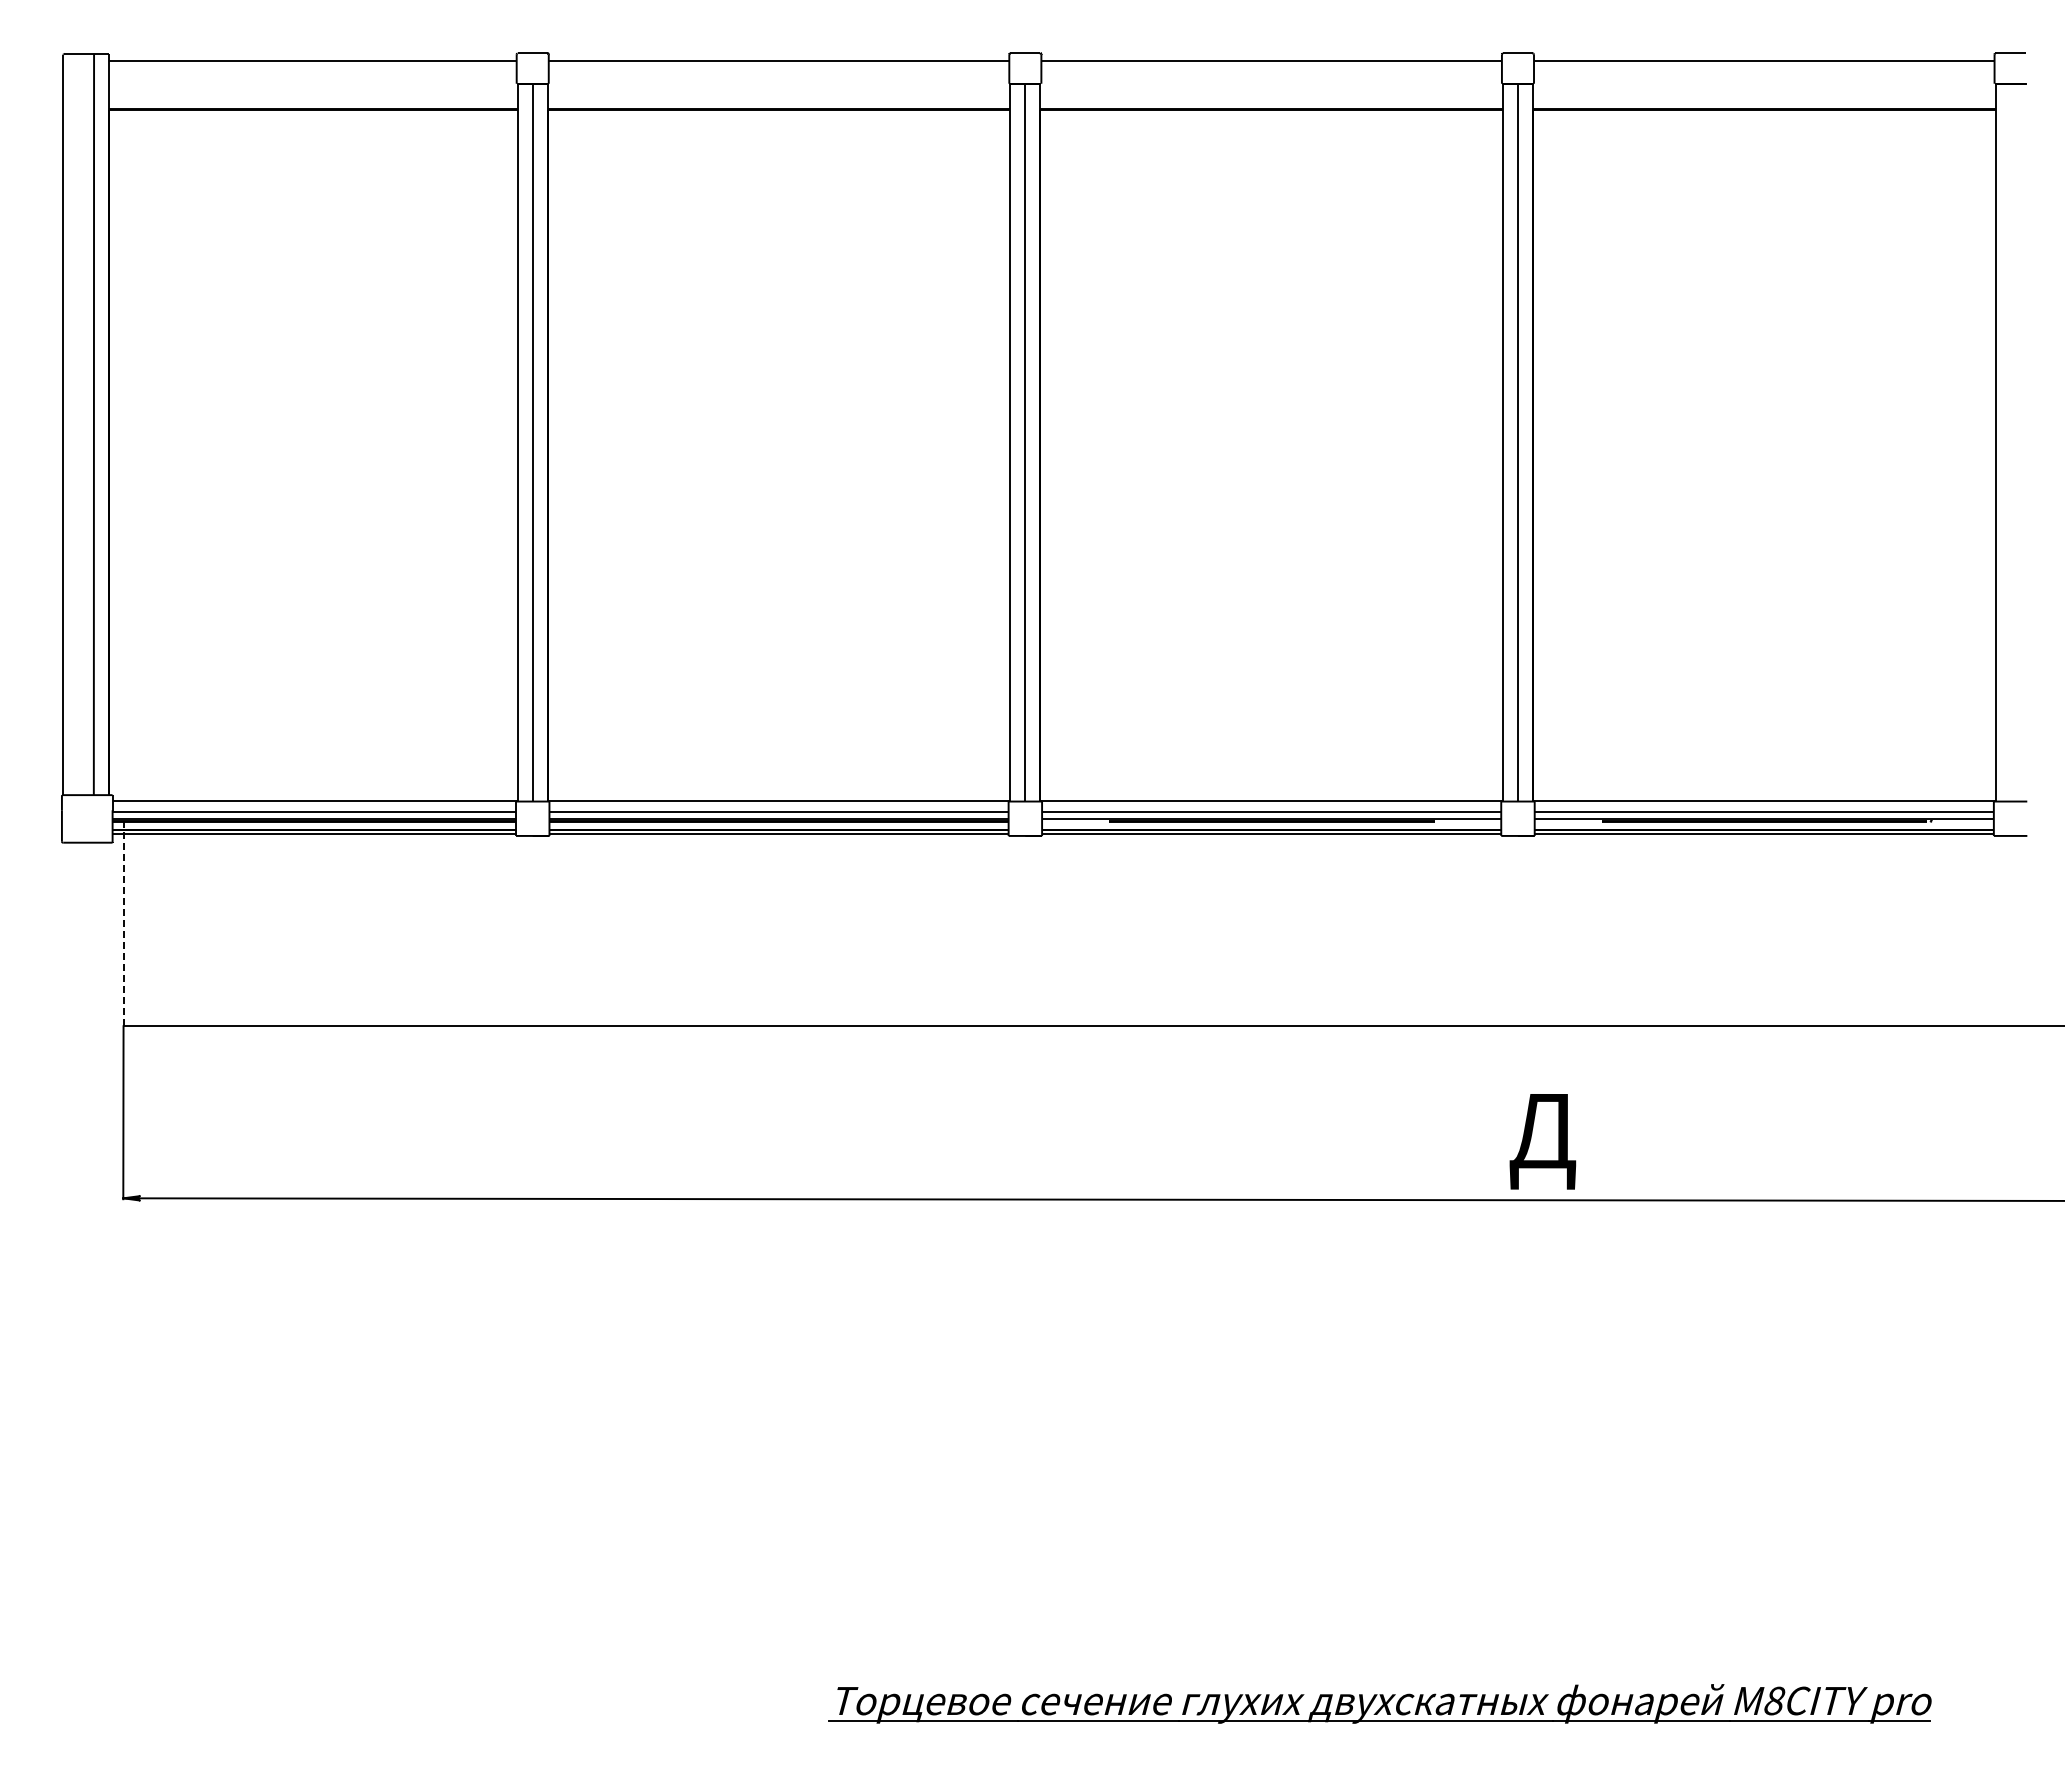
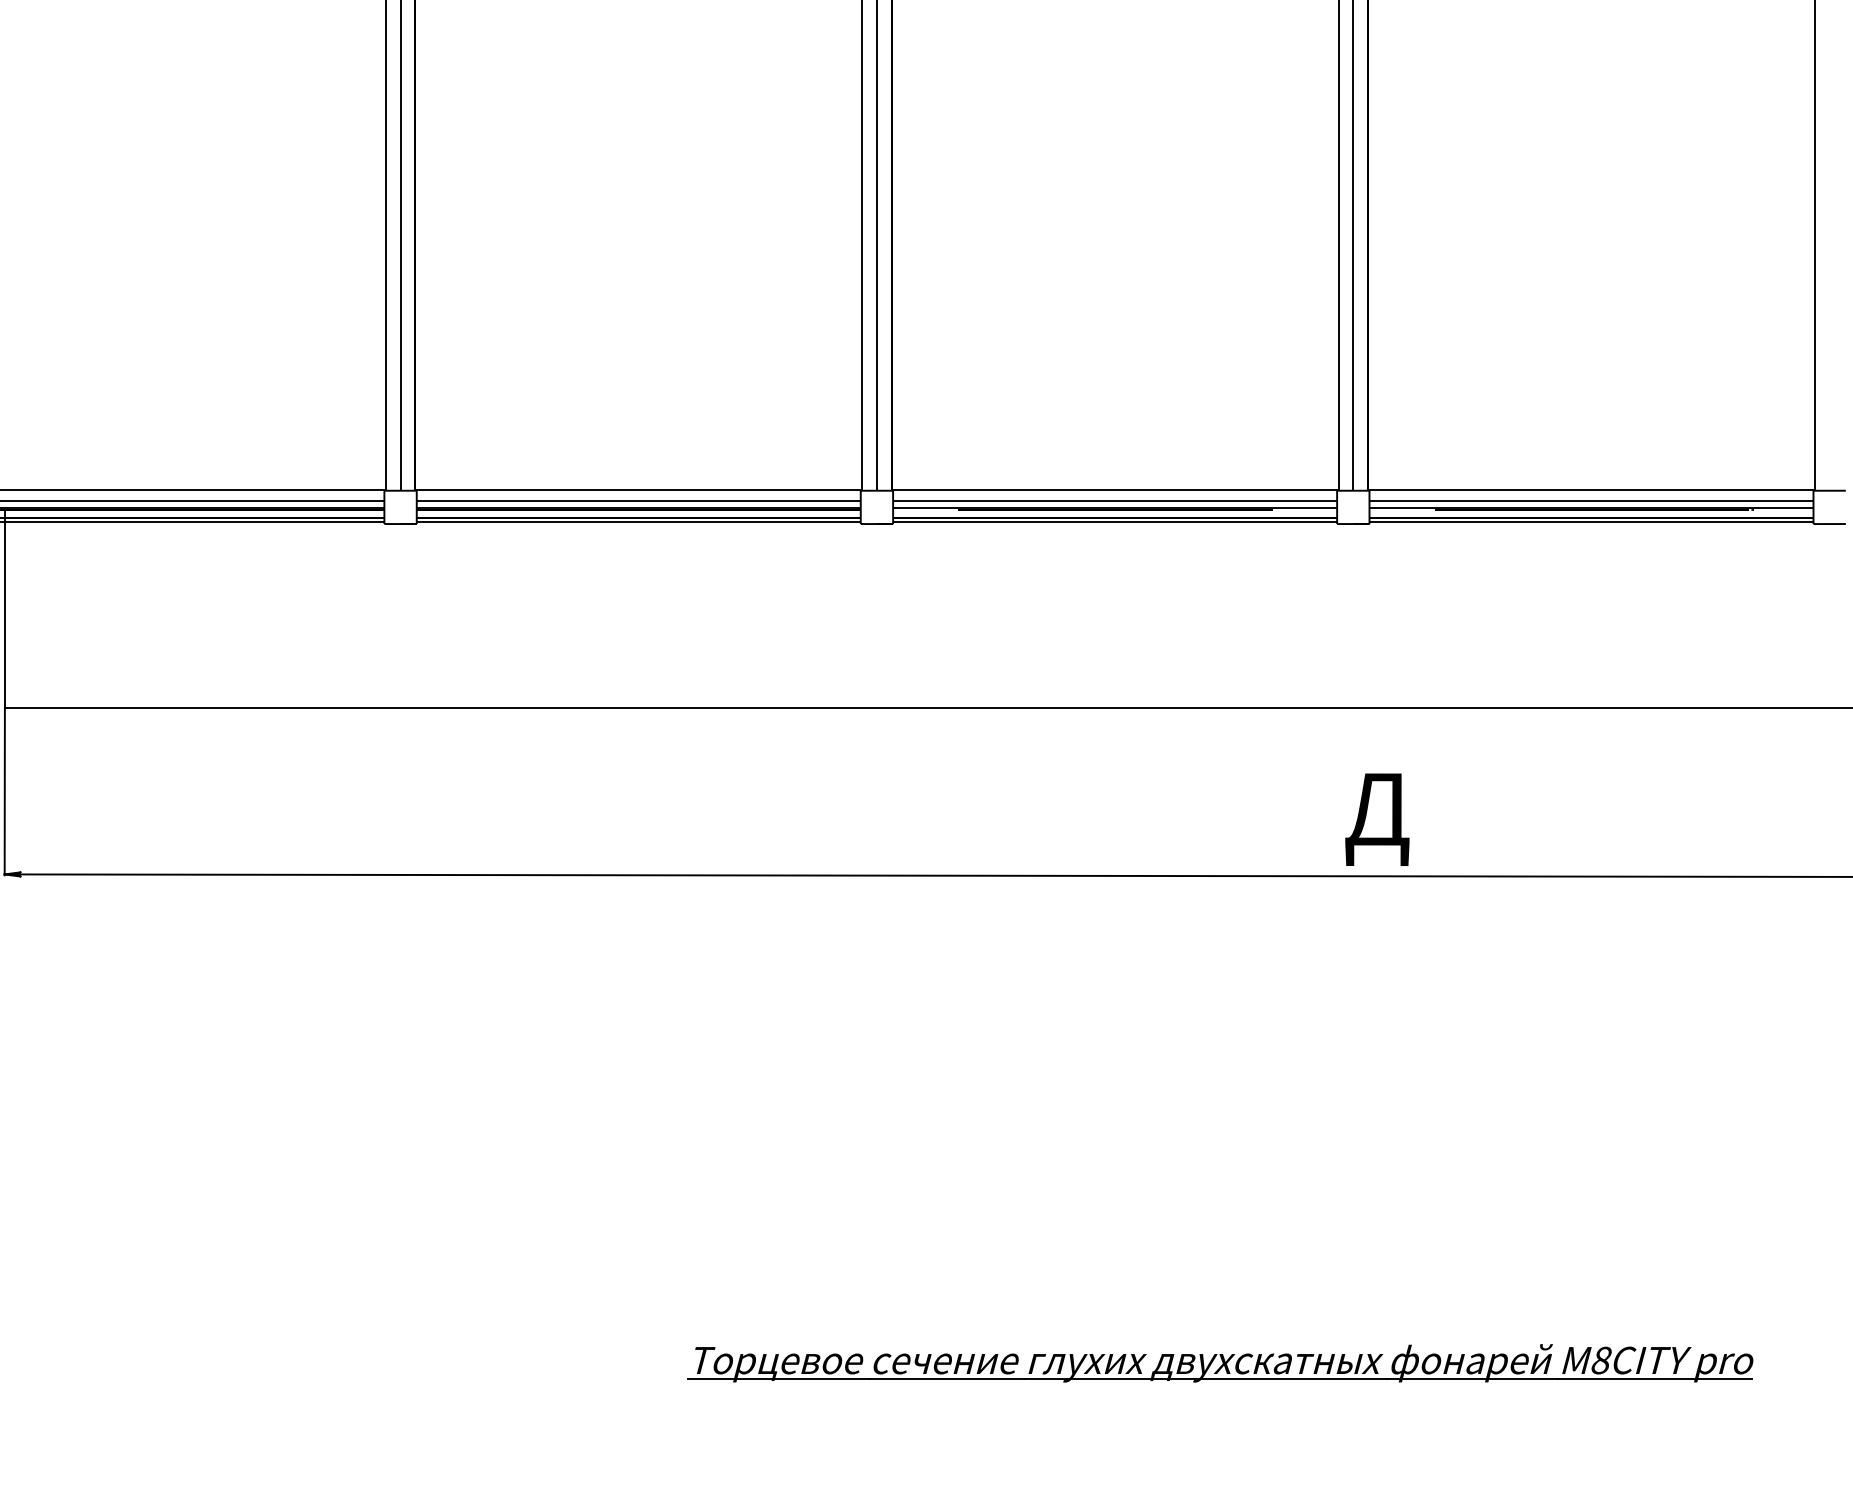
line: (123, 922) -> (4, 607), dashed -> solid

